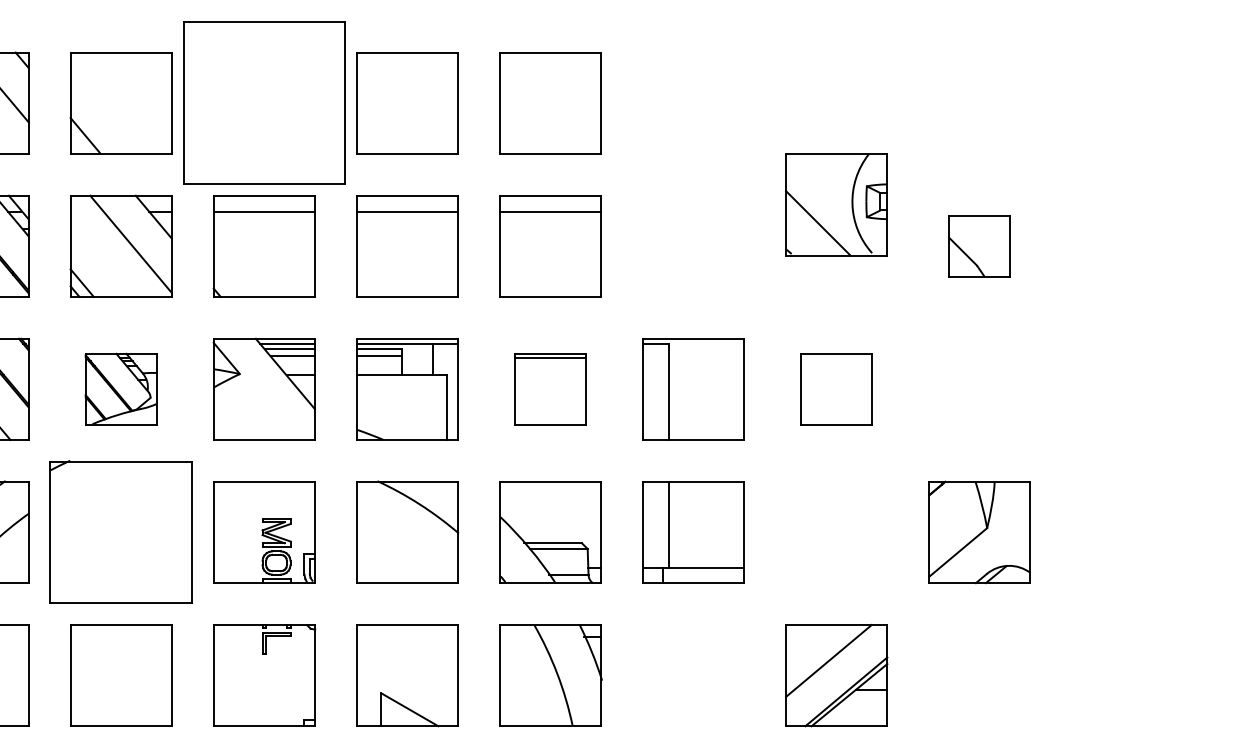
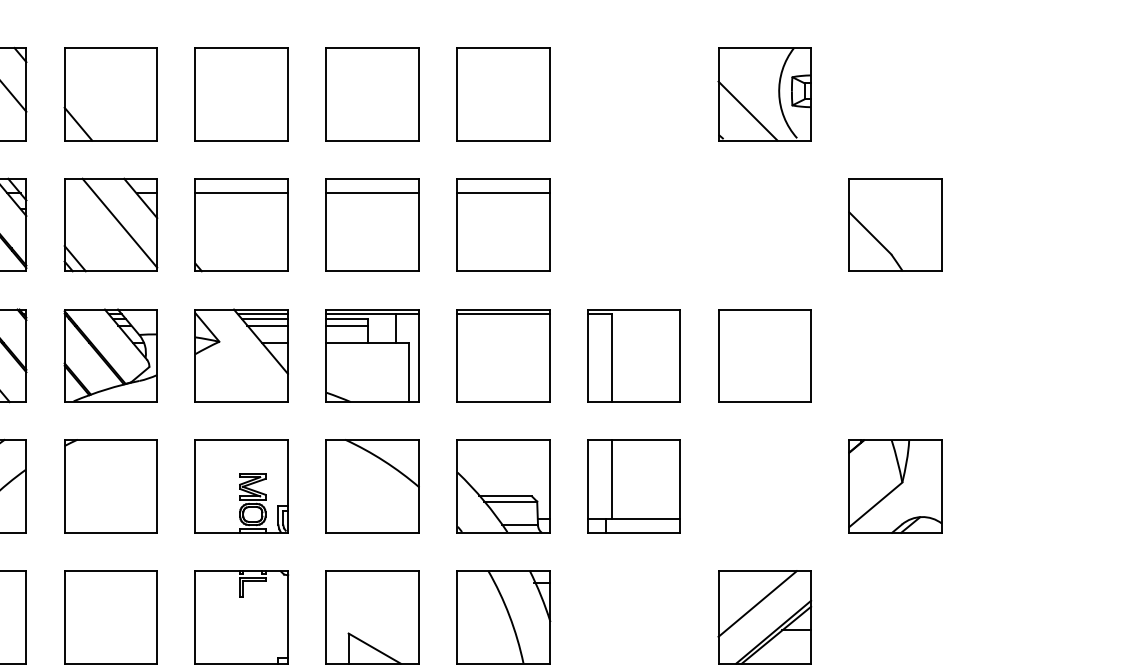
part: (264, 103) -> (241, 94), size x0.62
part: (836, 205) -> (764, 94), moved
part: (979, 245) -> (895, 224), size x1.67
part: (120, 389) -> (110, 355), size x1.43
part: (550, 389) -> (503, 355), size x1.43
part: (836, 389) -> (764, 355), size x1.43
part: (120, 532) -> (110, 486), size x0.71

